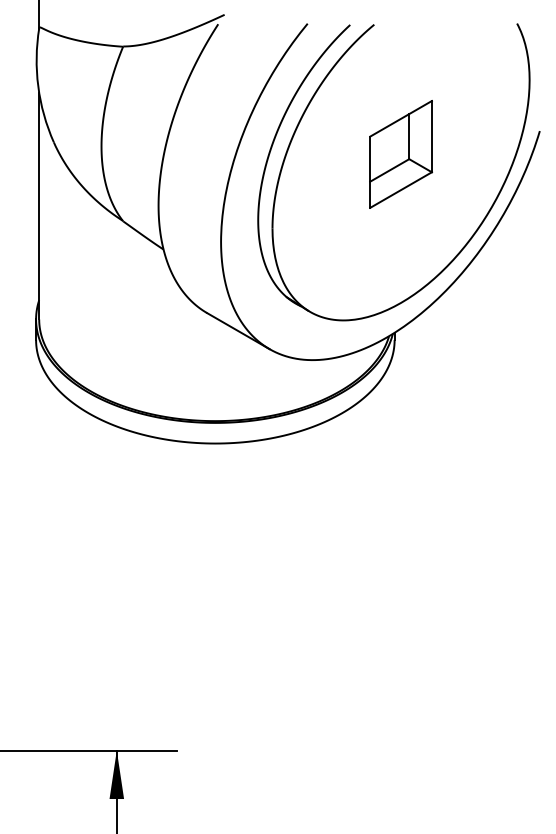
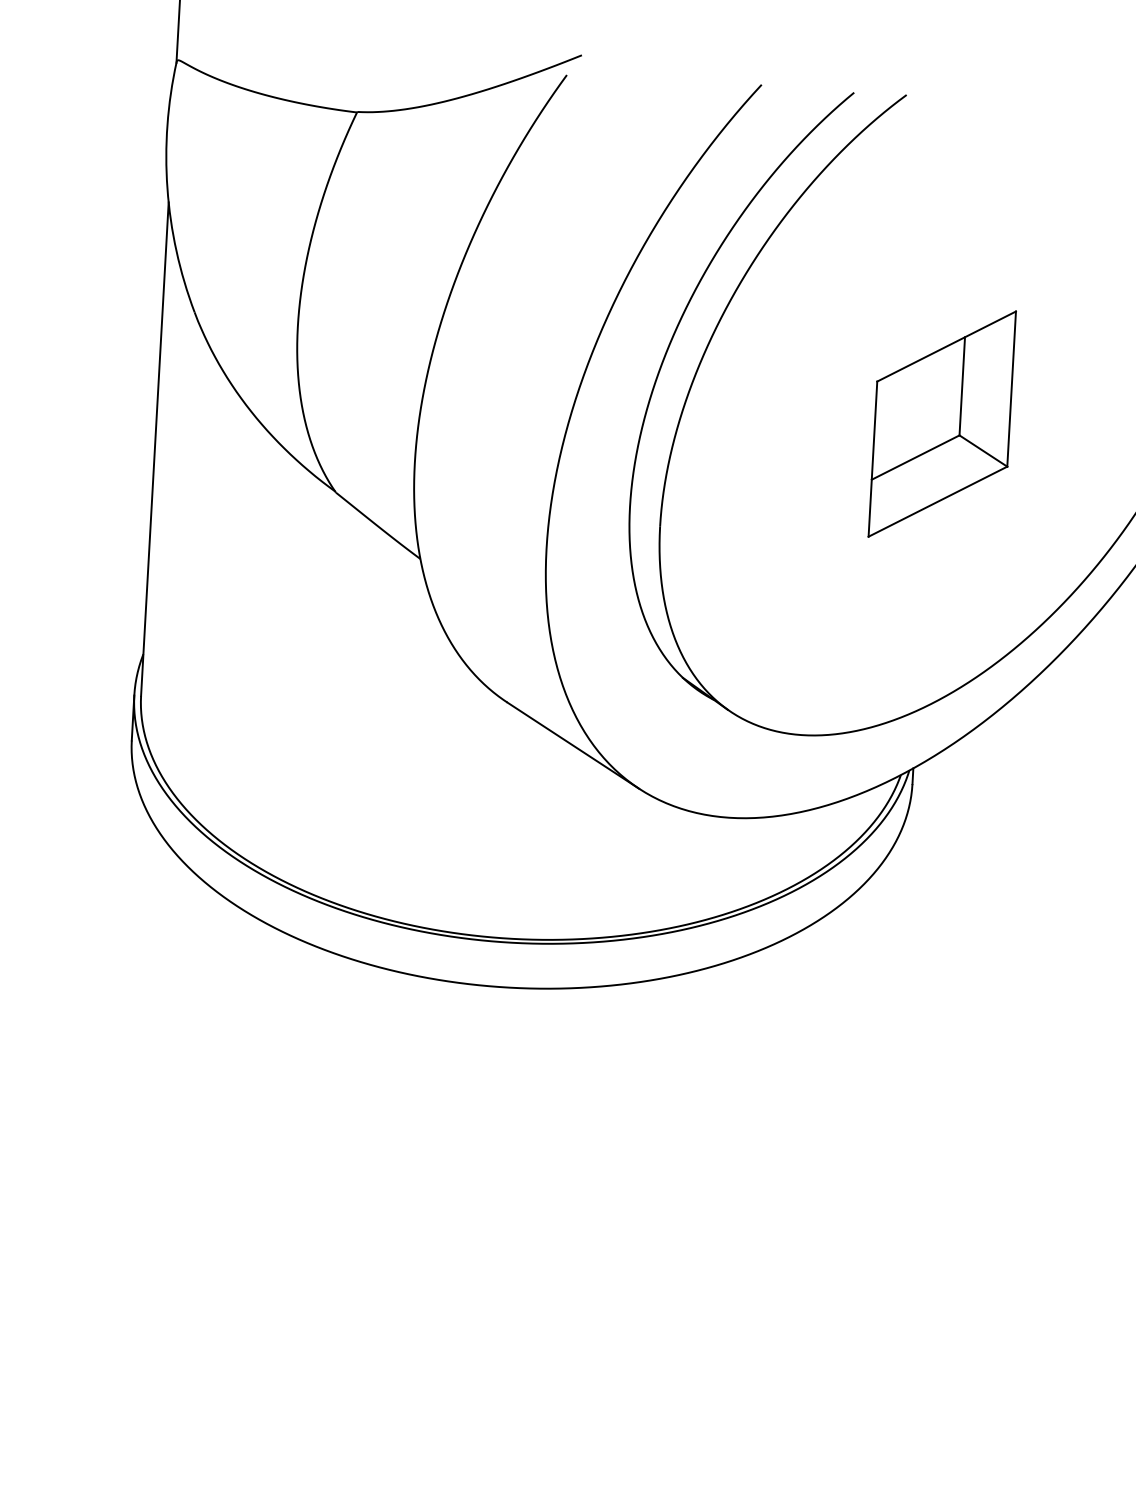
part: (400, 154) -> (941, 424), moved

